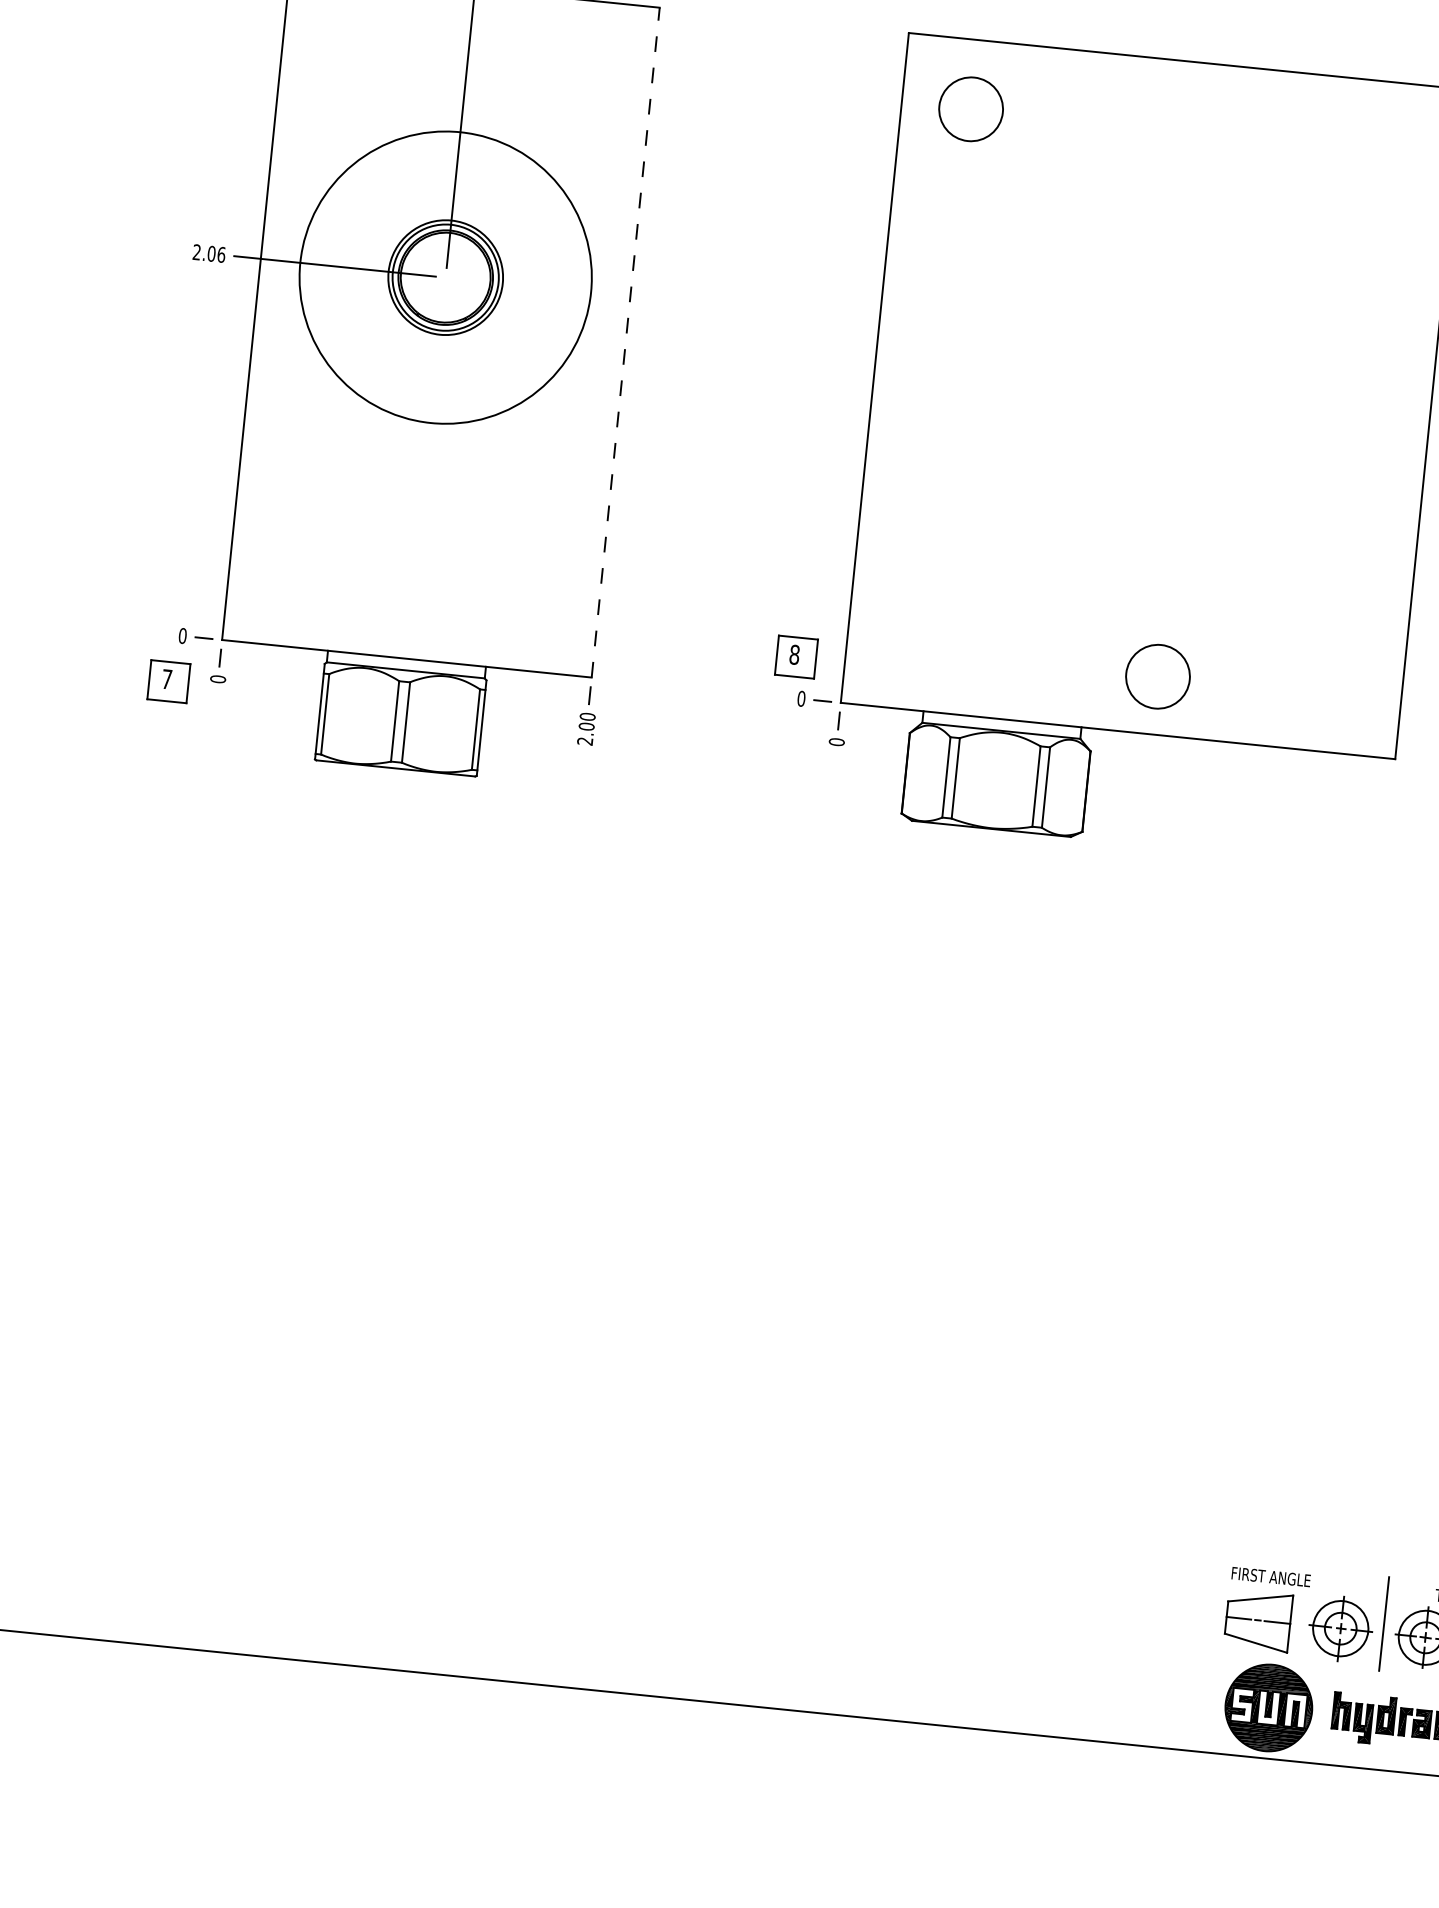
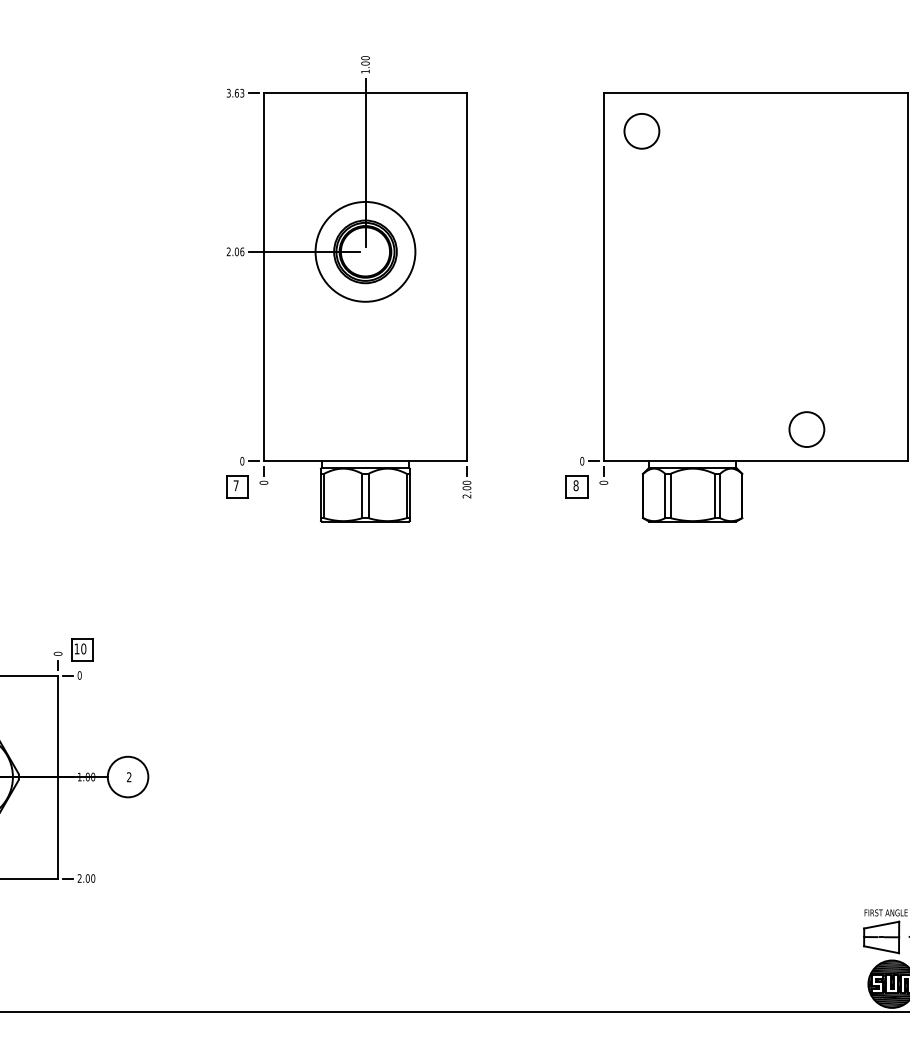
circle: (445, 276) -> (365, 251), size x0.62
line: (625, 341) -> (466, 276), dashed -> solid
part: (795, 656) -> (576, 486), moved
circle: (1157, 676) -> (806, 429), moved

